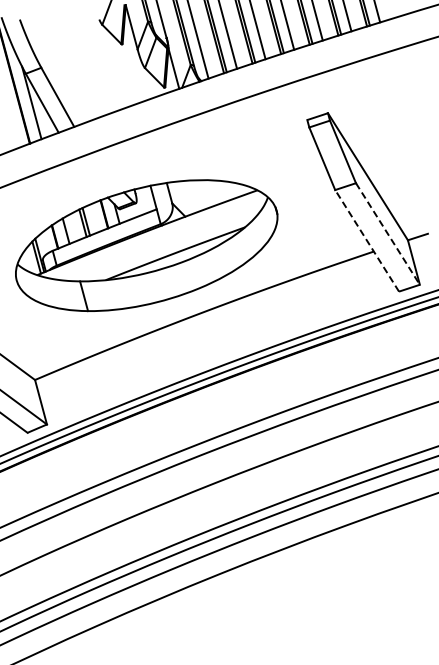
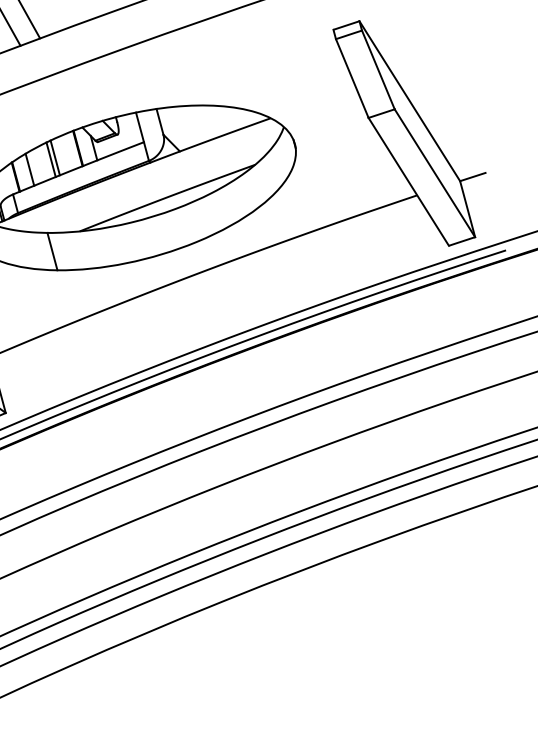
line: (388, 234) -> (435, 173), dashed -> solid
line: (367, 240) -> (409, 181), dashed -> solid

